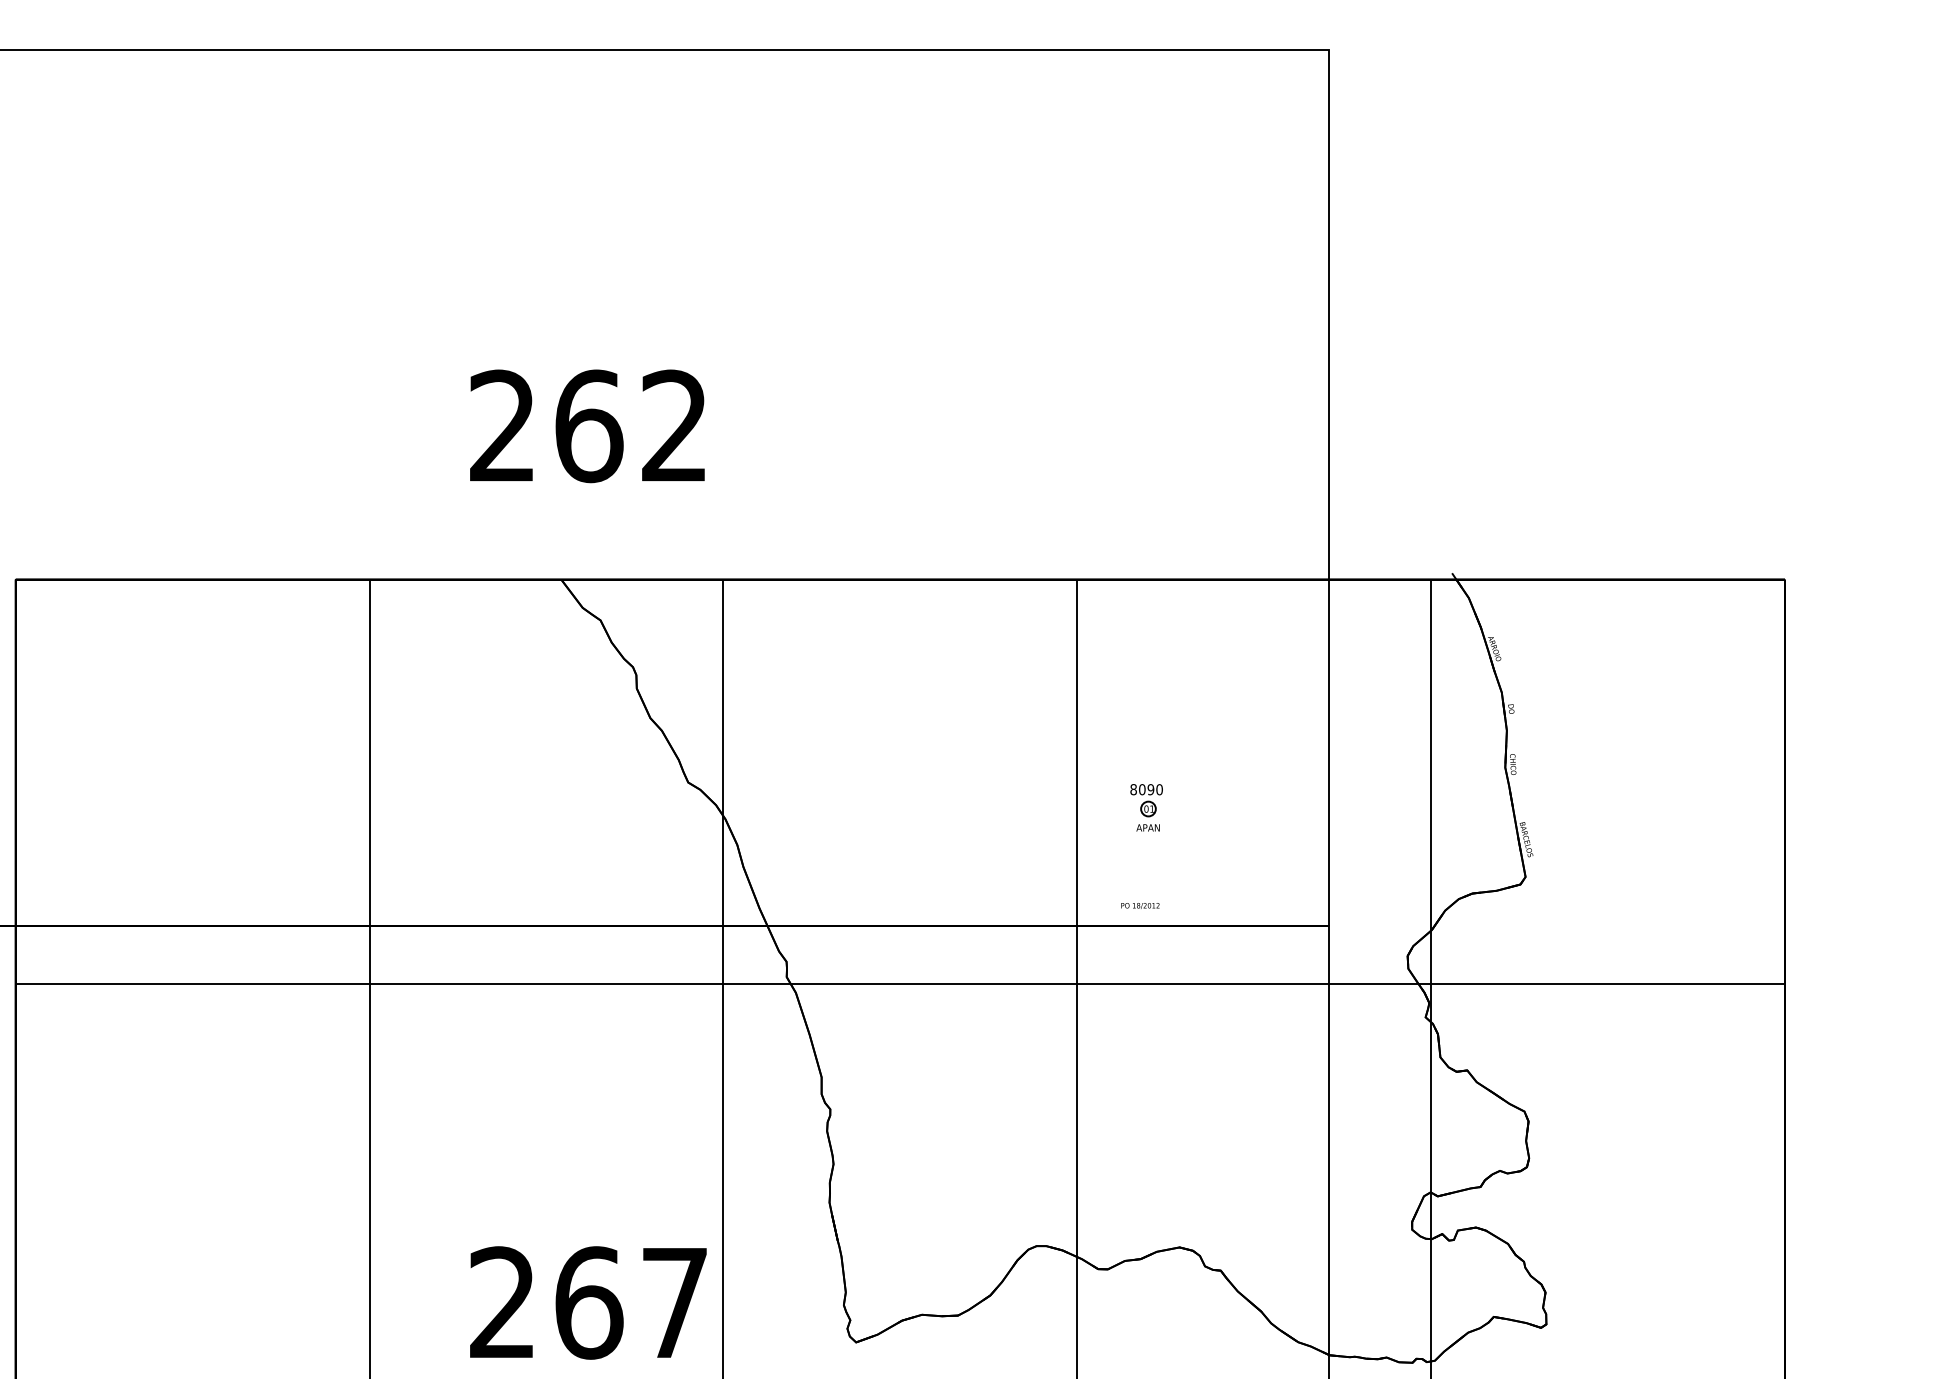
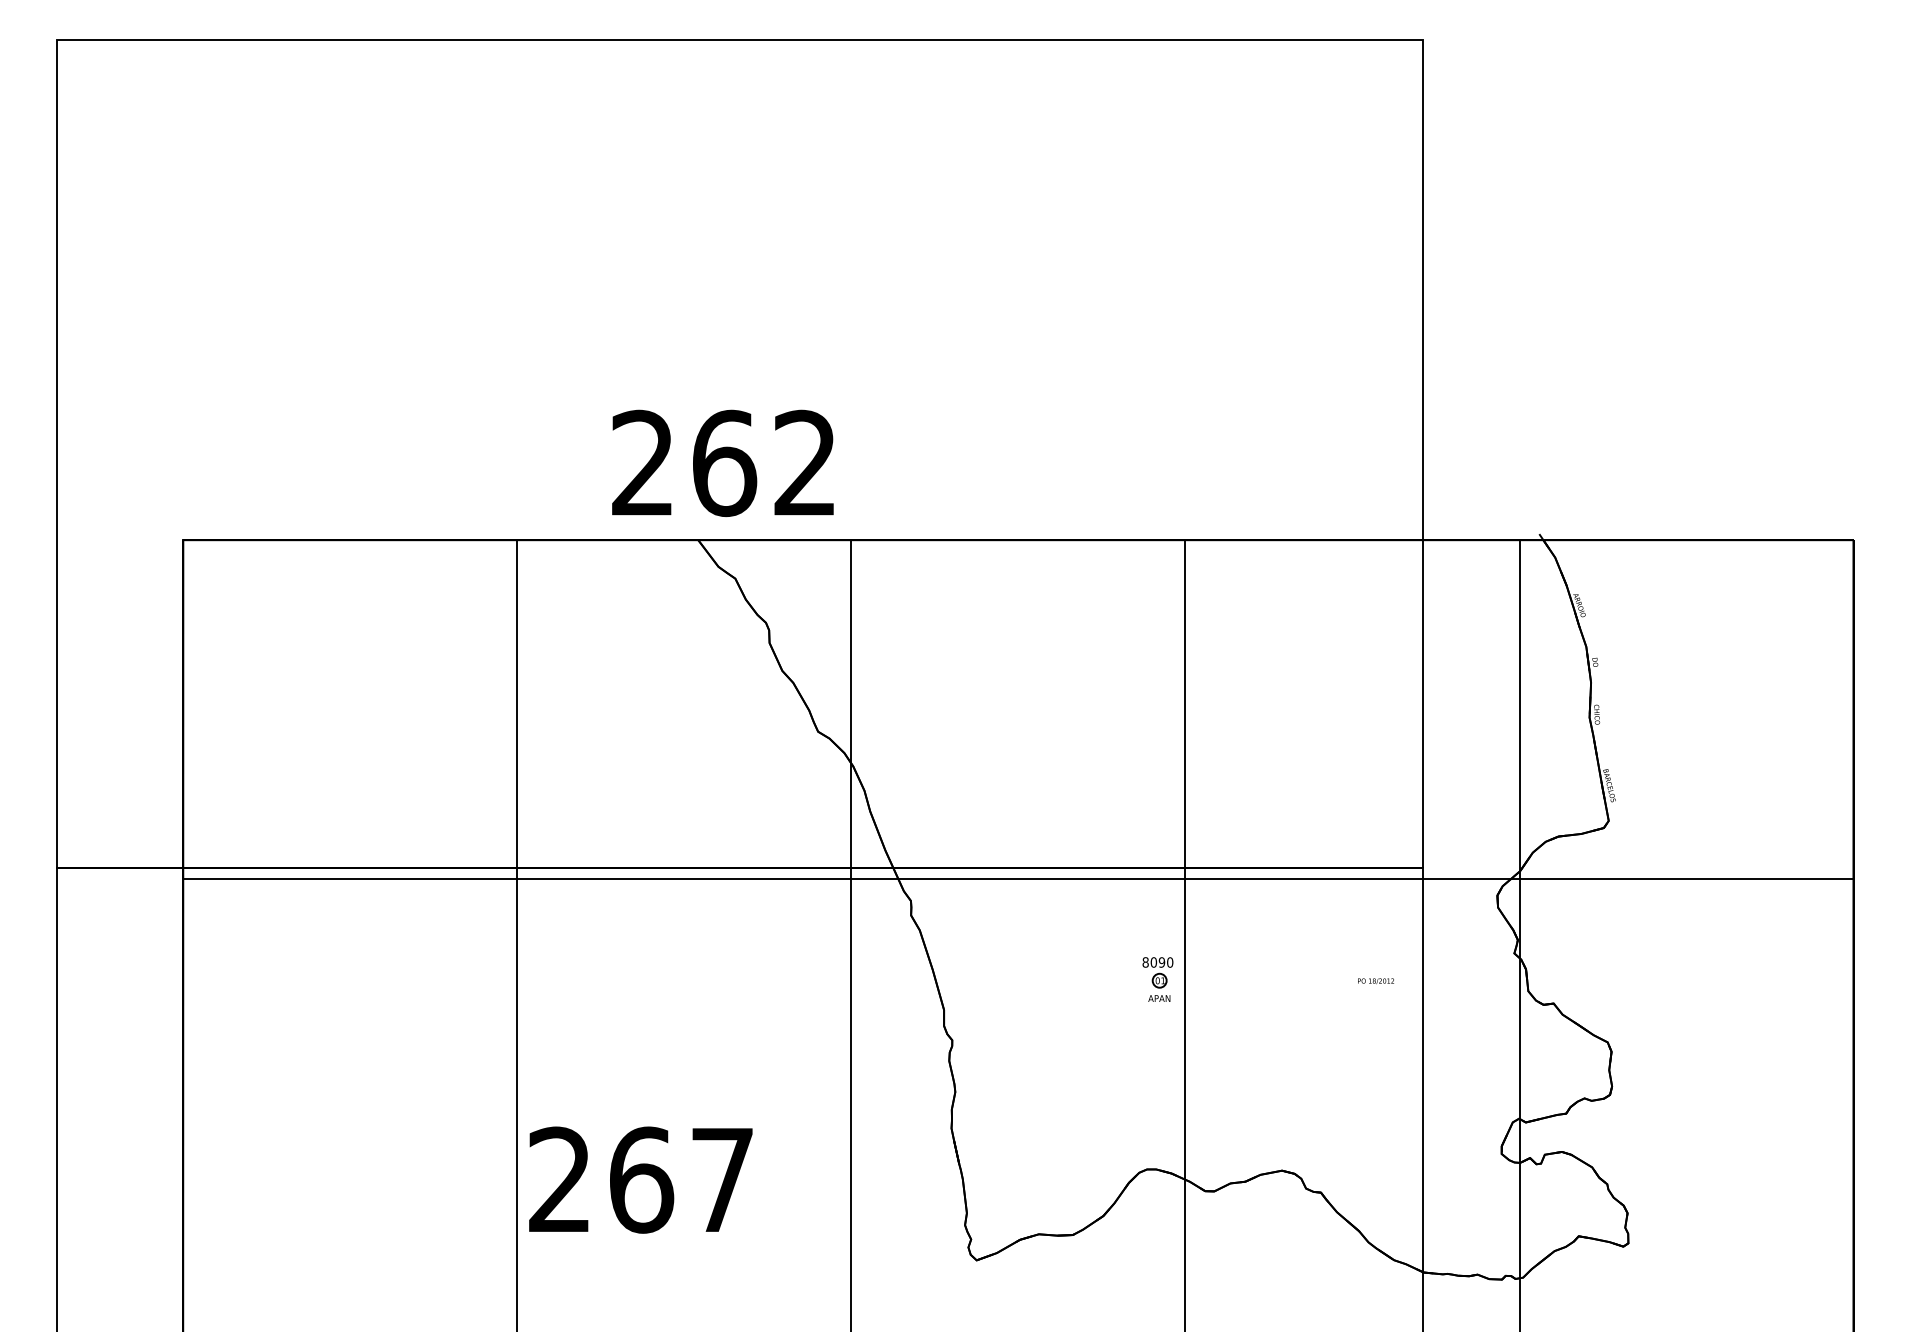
text: (586, 425) -> (722, 462), moved
part: (1146, 807) -> (1157, 979), moved
text: (1139, 906) -> (1375, 981), moved
line: (900, 984) -> (1018, 879), moved
text: (588, 1302) -> (640, 1179), moved

